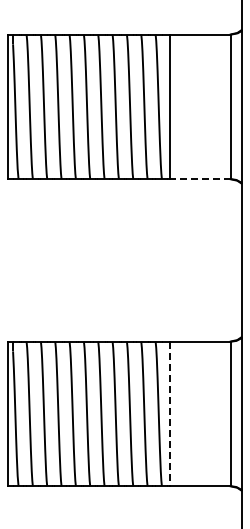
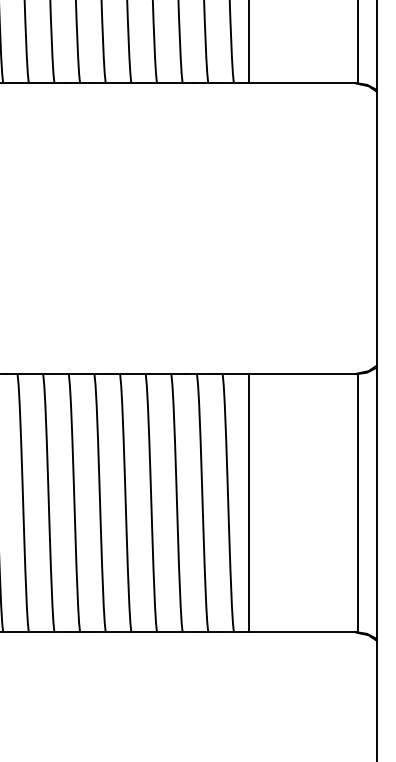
line: (200, 179) -> (302, 84), dashed -> solid
line: (170, 414) -> (249, 504), dashed -> solid

